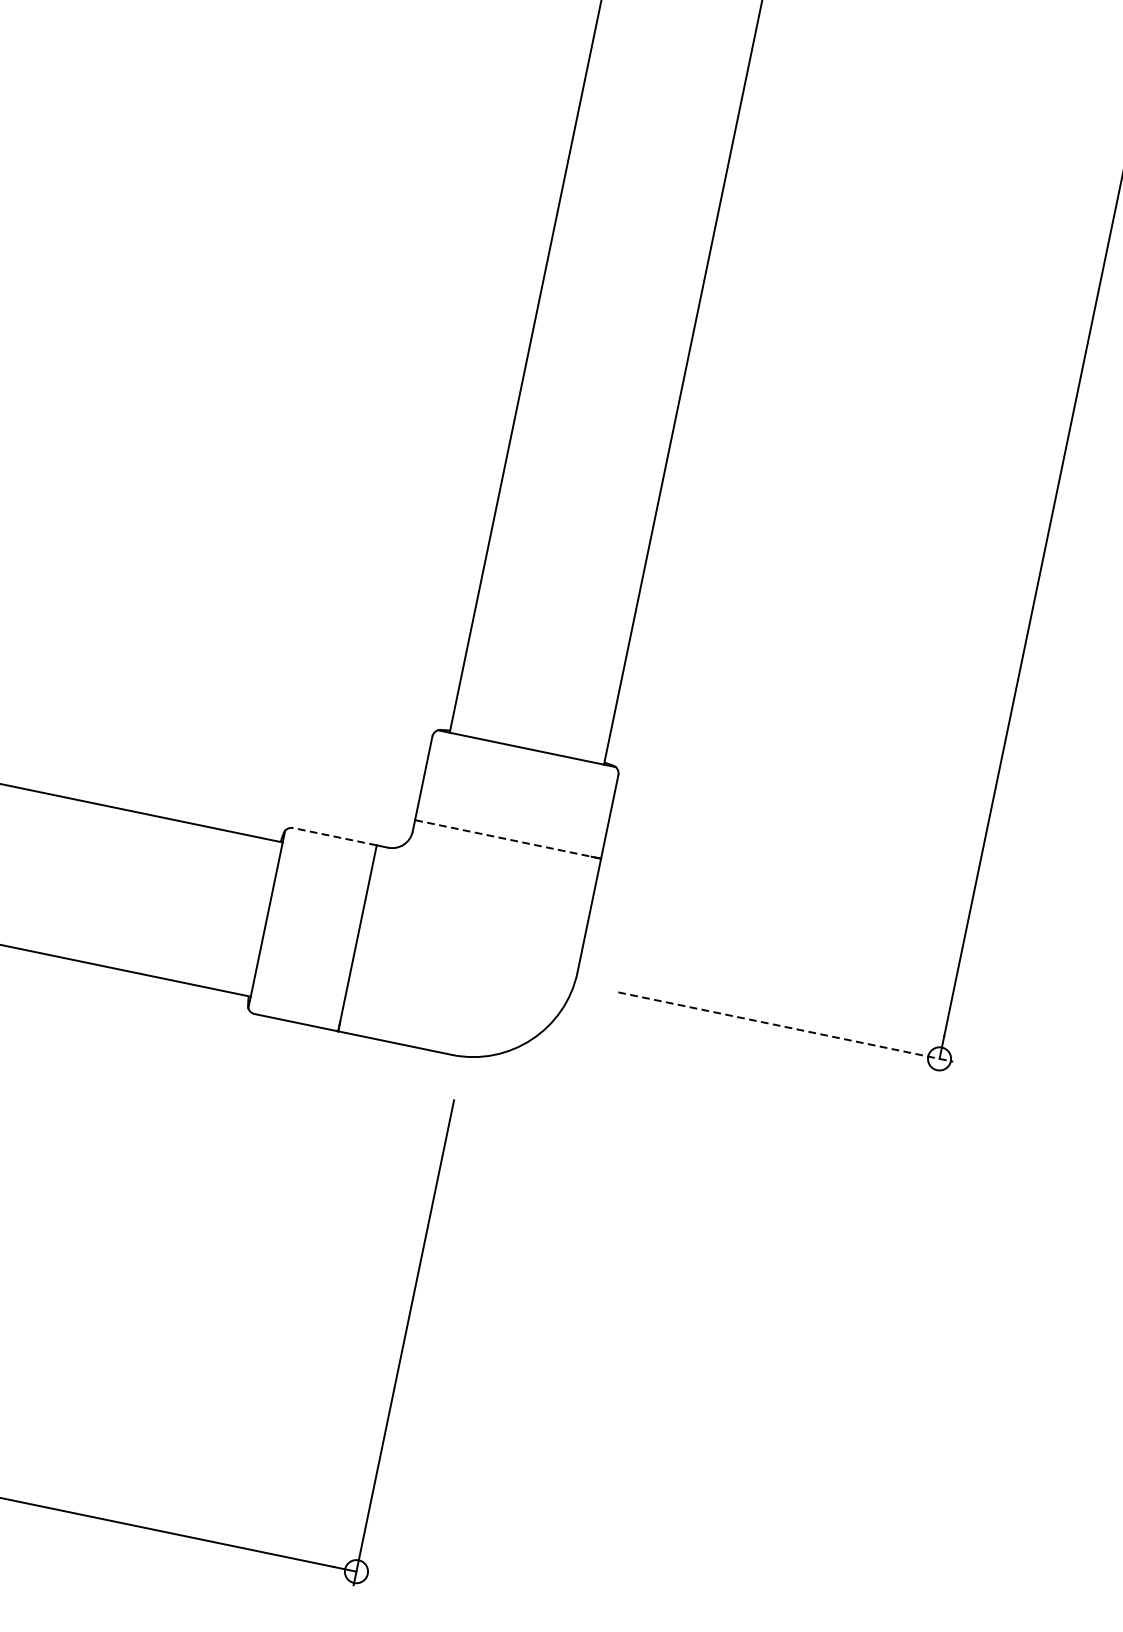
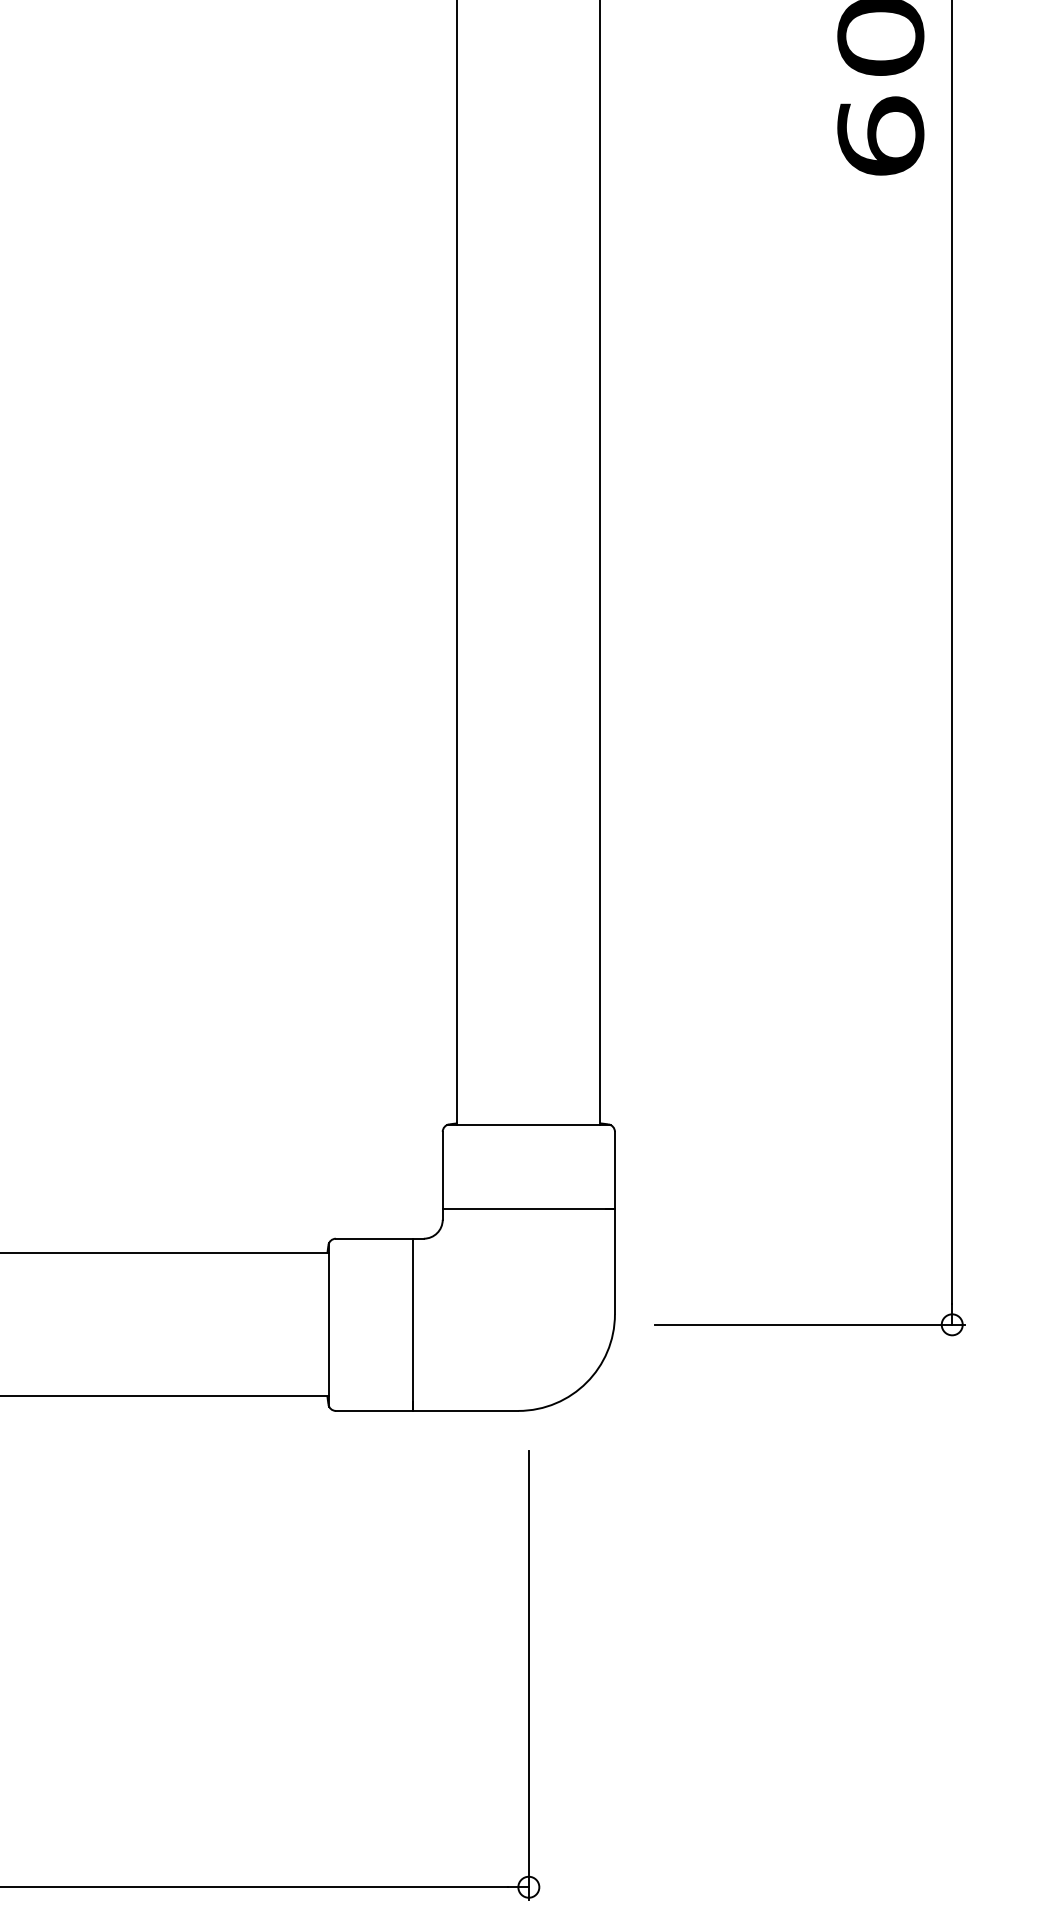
line: (334, 836) -> (374, 1238), dashed -> solid
line: (507, 839) -> (528, 1209), dashed -> solid
line: (785, 1026) -> (809, 1324), dashed -> solid

